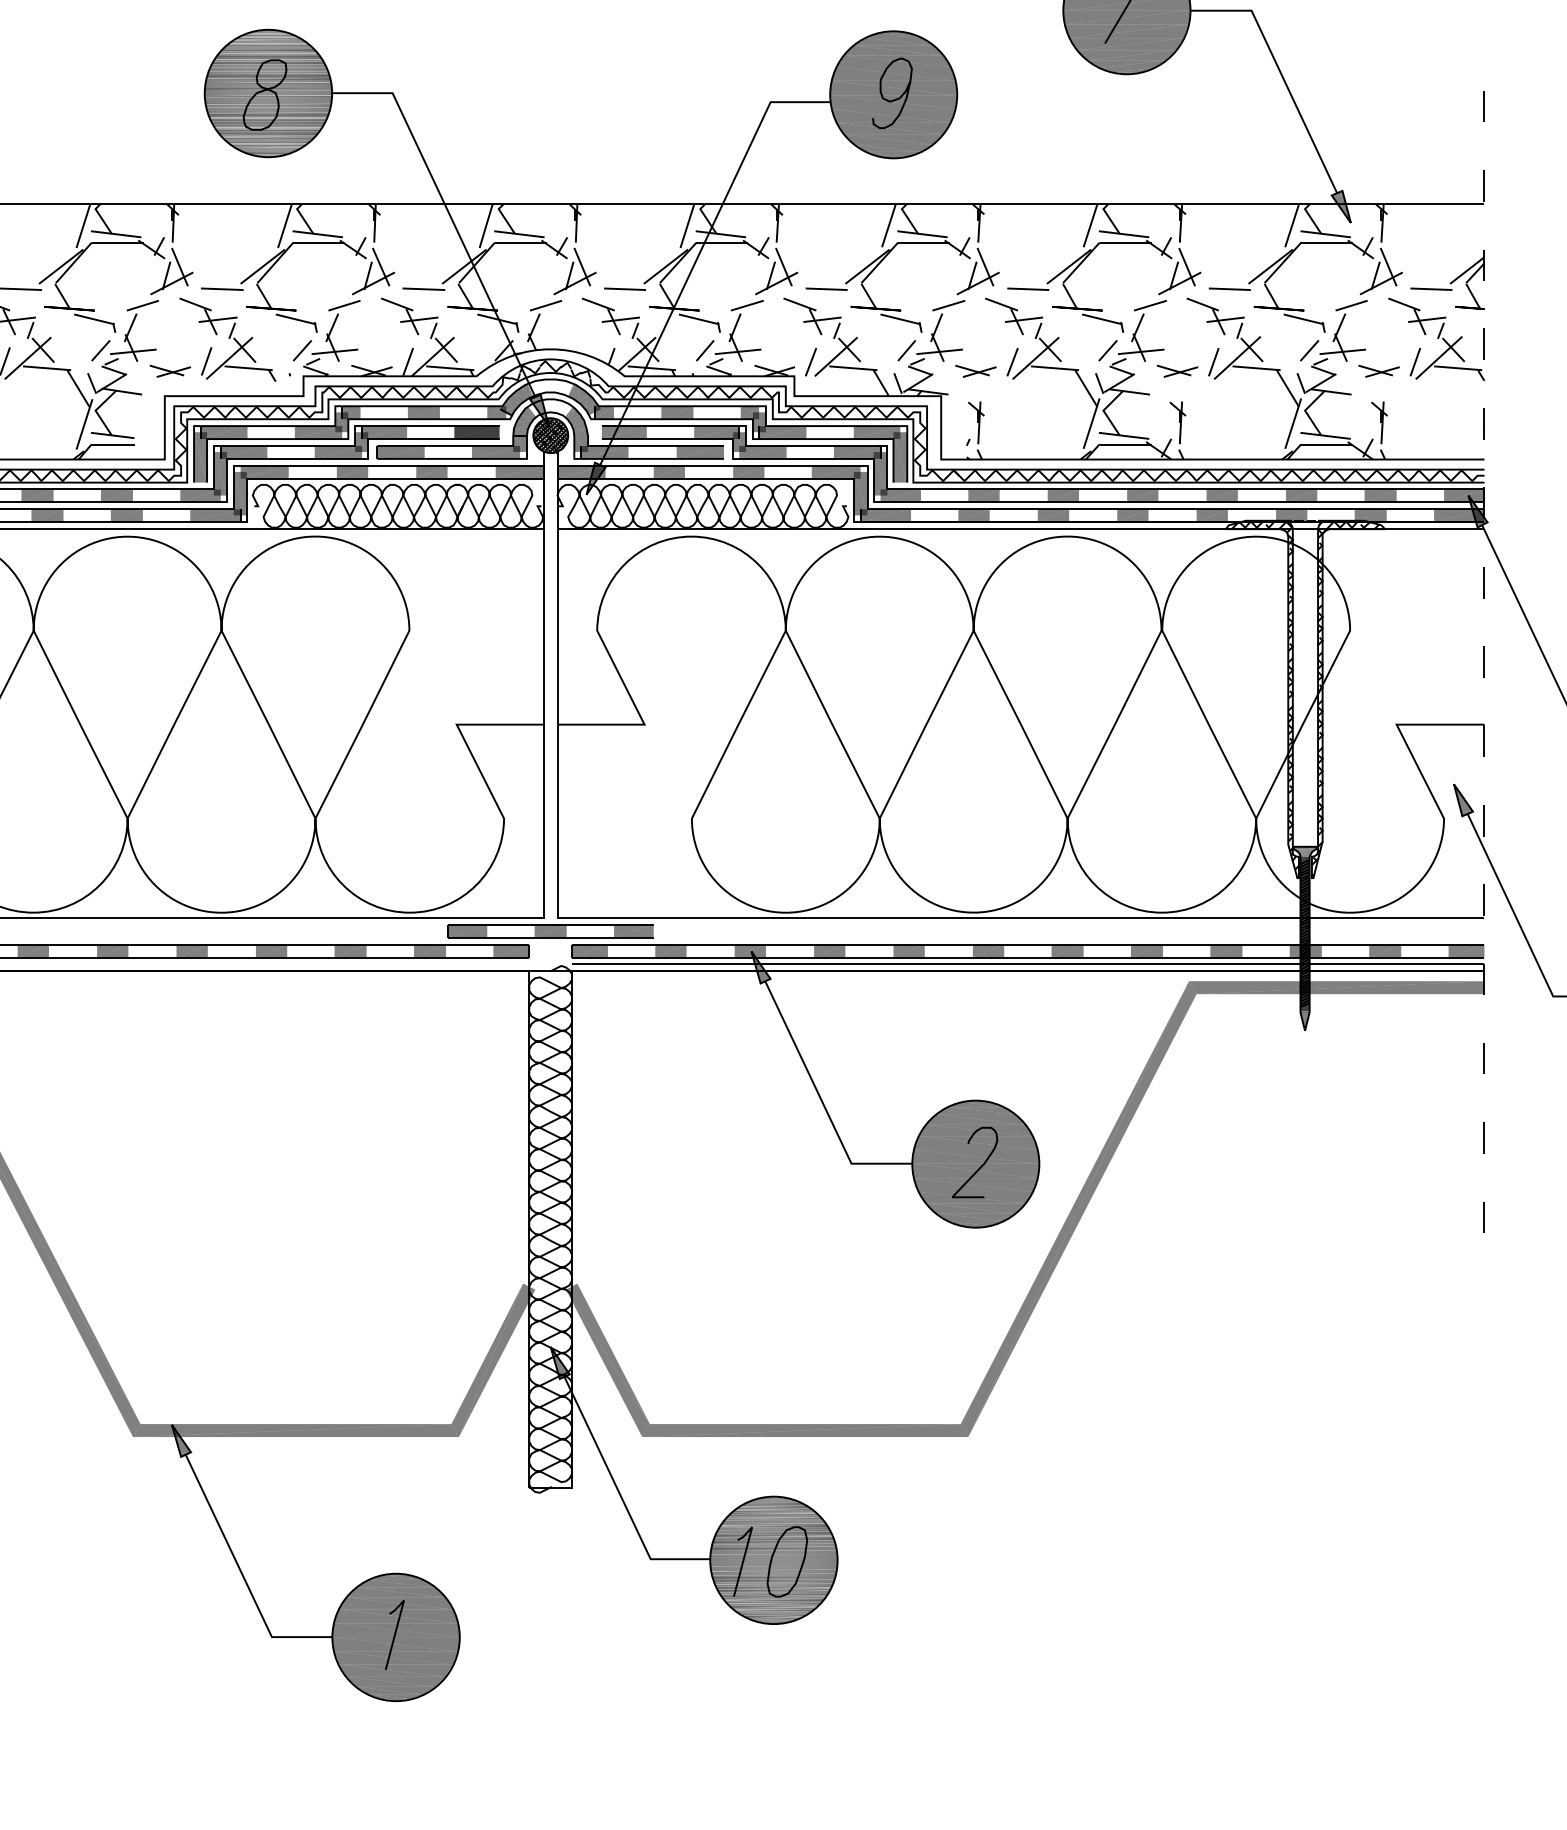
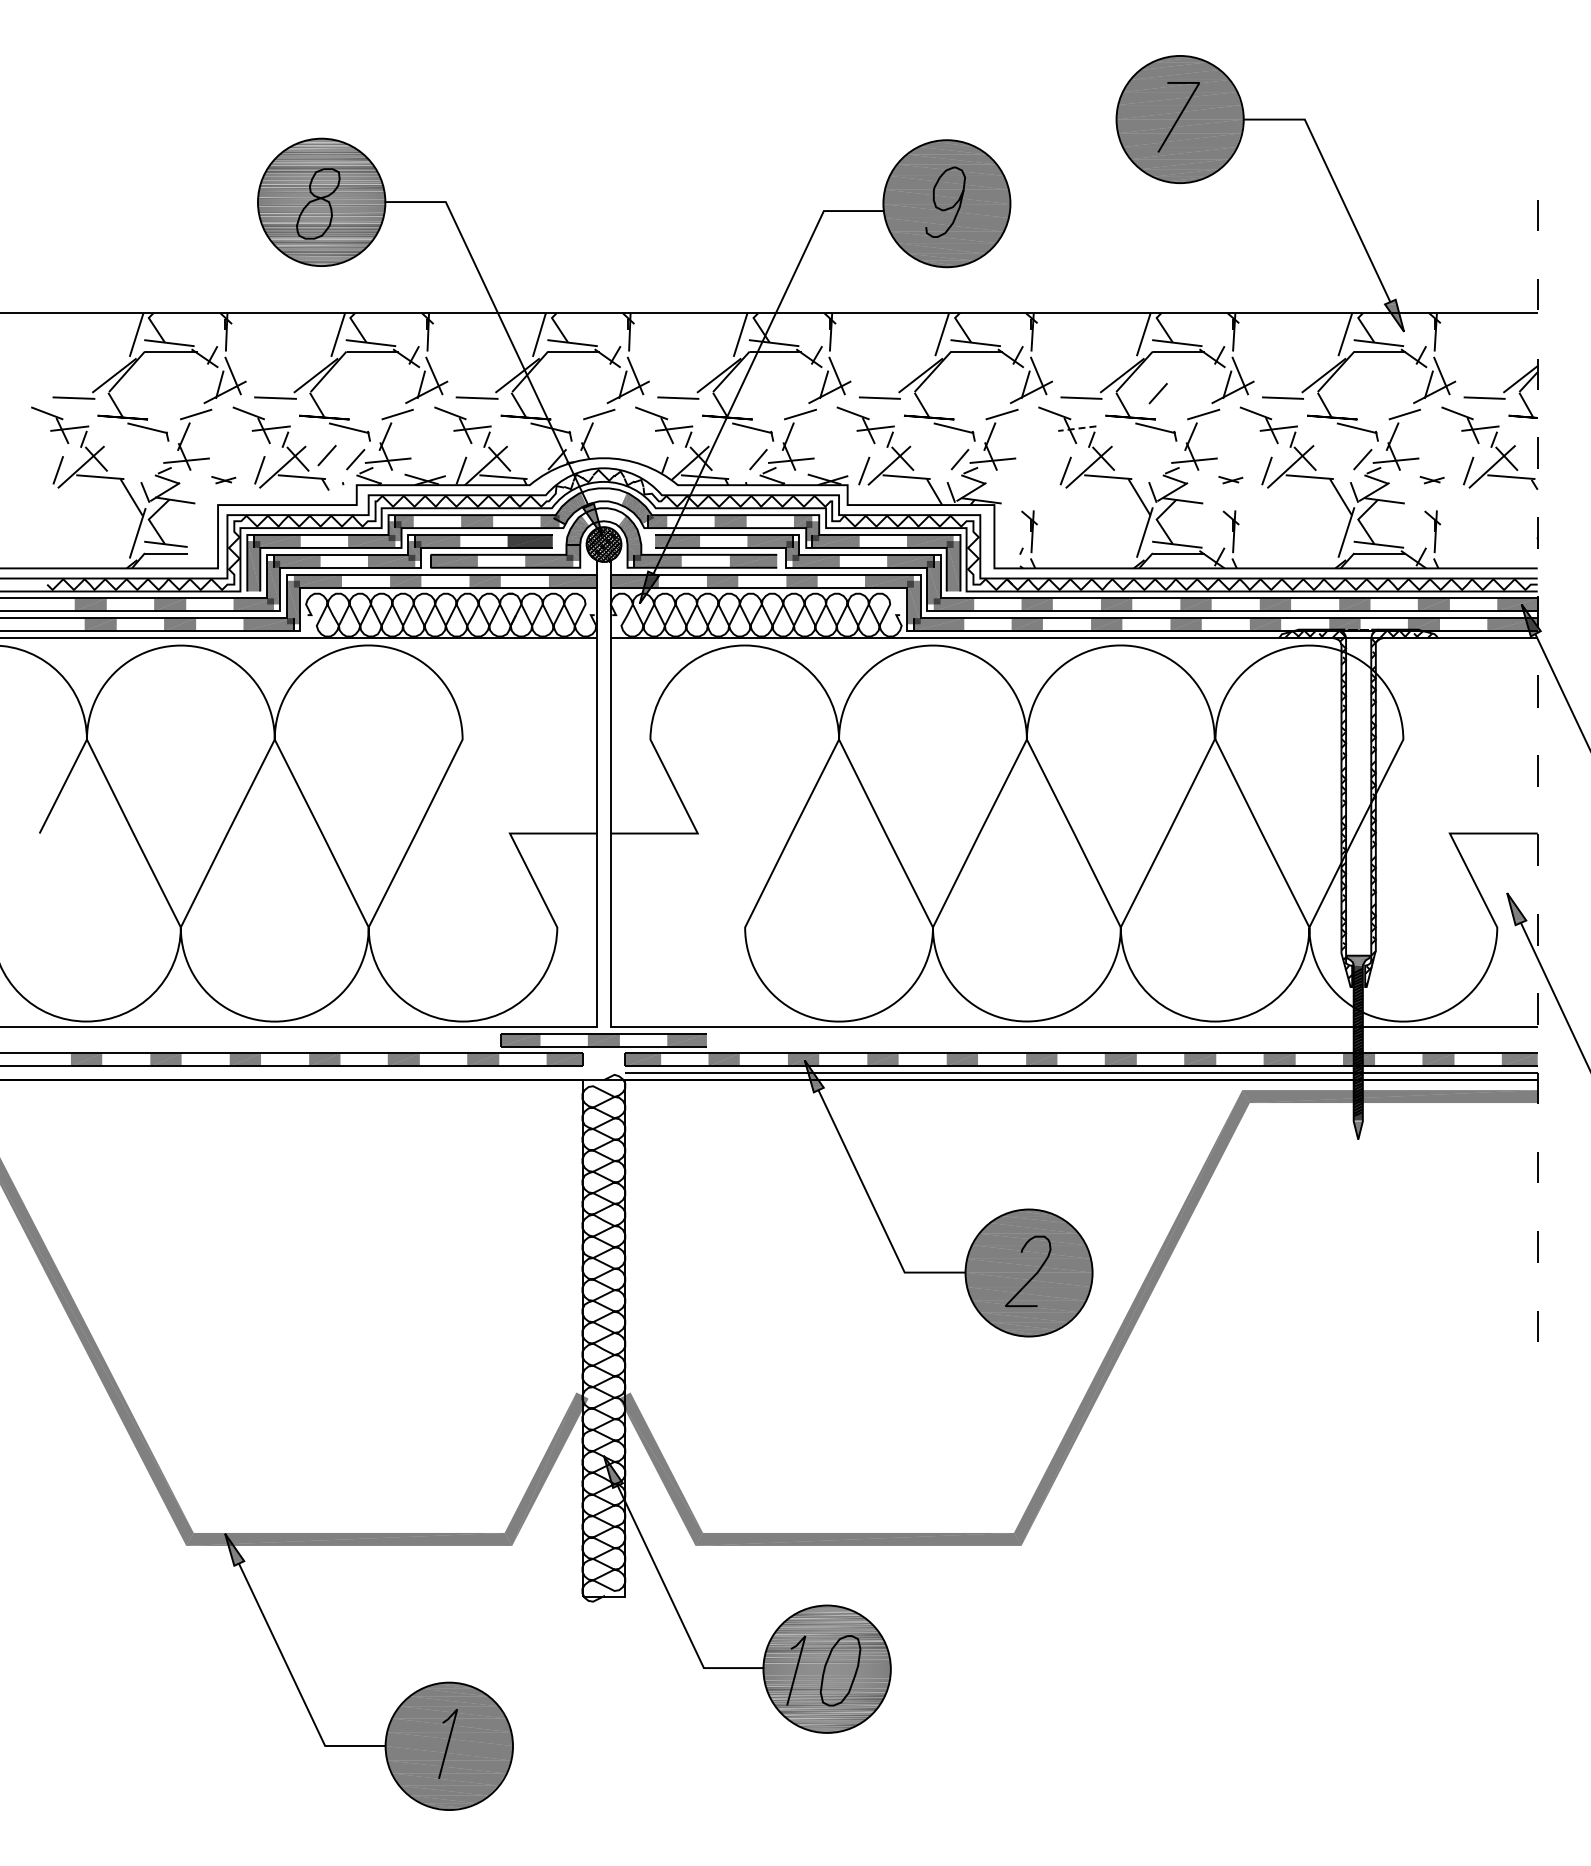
line: (1023, 319) -> (1076, 428), solid -> dashed
line: (100, 350) -> (326, 455), moved
line: (1107, 350) -> (1157, 393), moved
part: (170, 370) -> (223, 479), size x0.6
part: (975, 370) -> (1028, 479), removed
part: (1177, 370) -> (1230, 479), size x0.6
part: (1378, 370) -> (1431, 479), size x0.6

